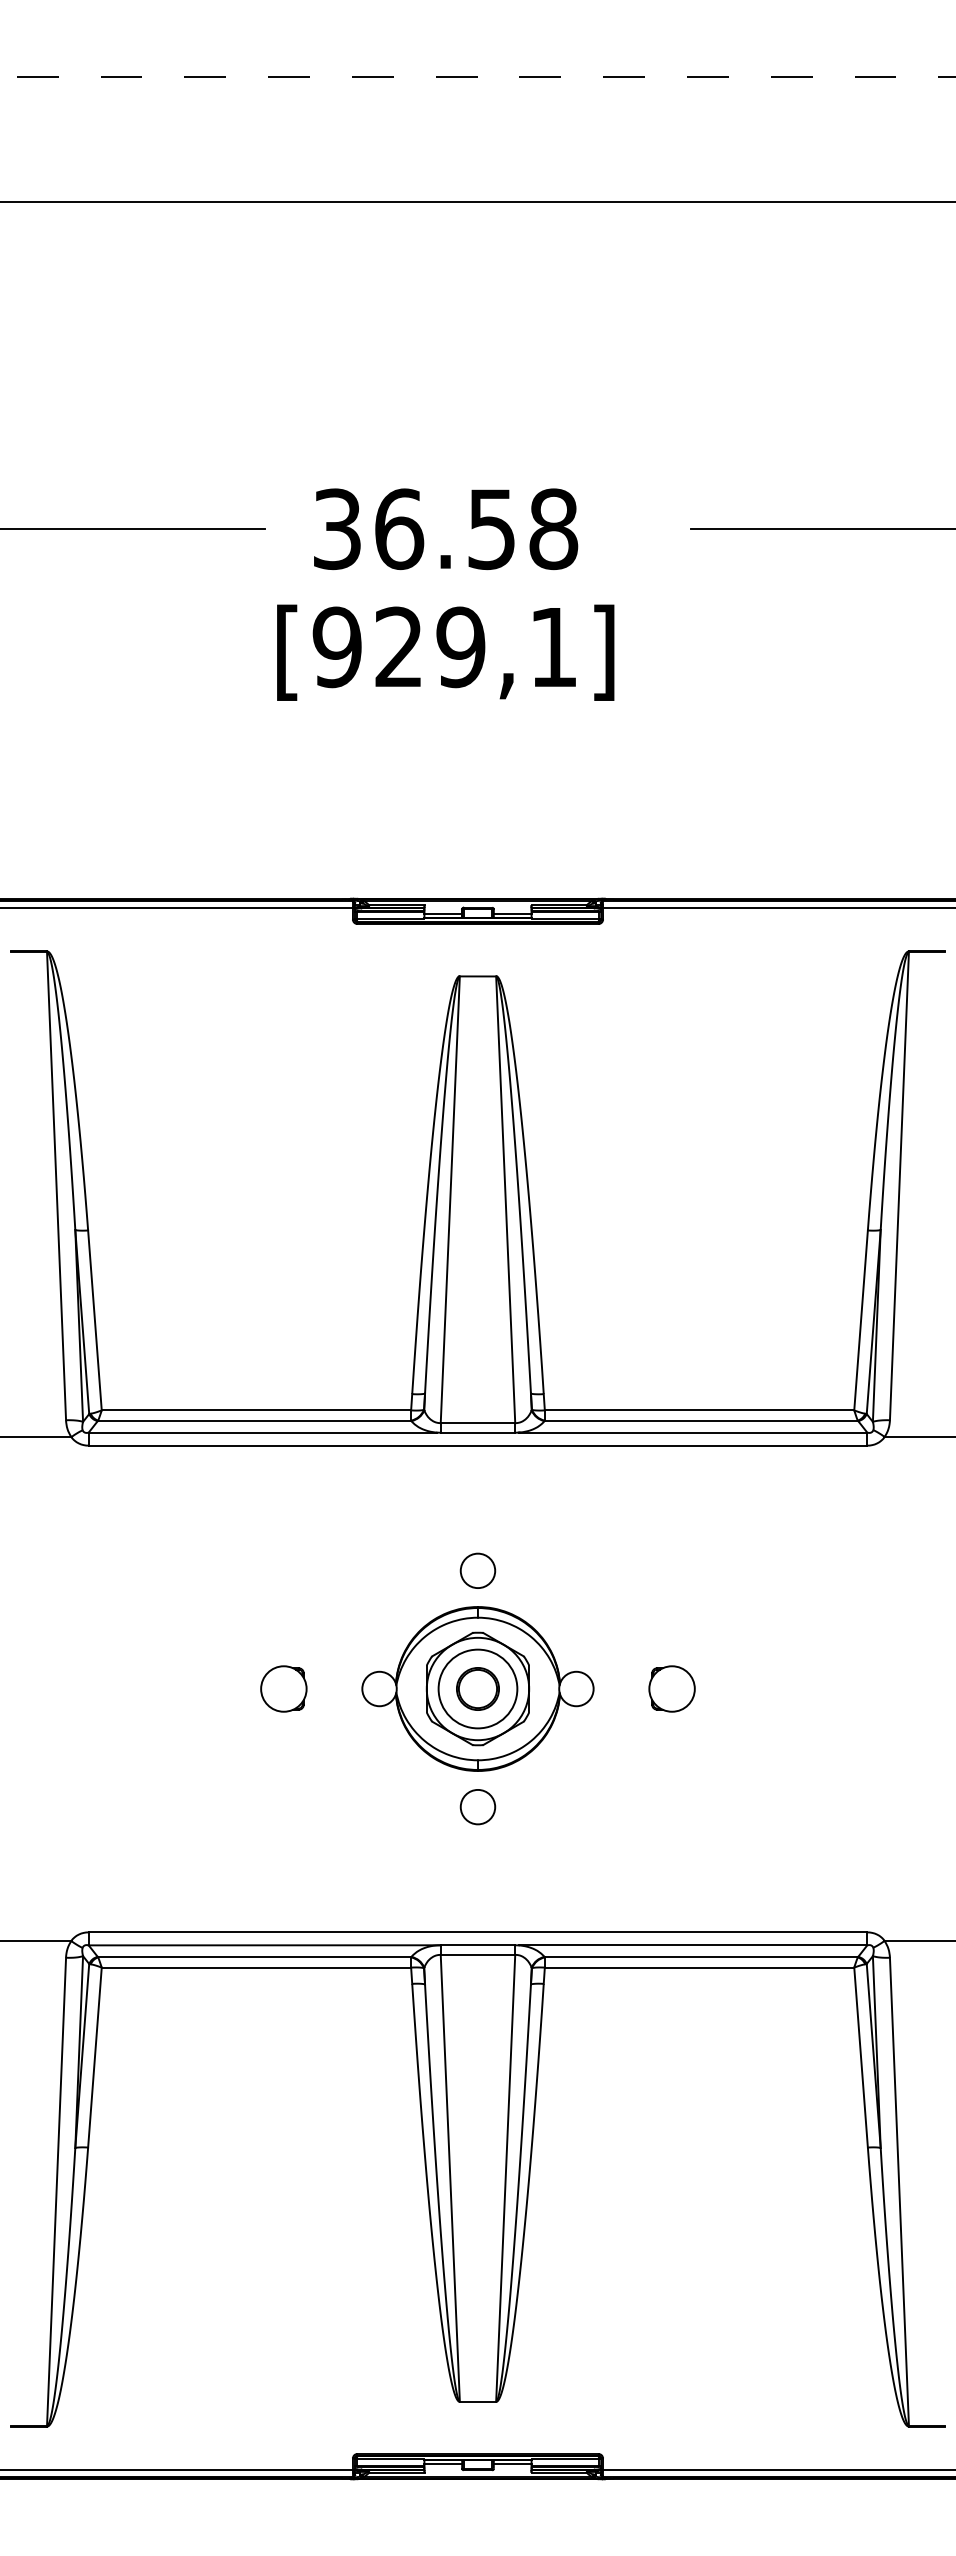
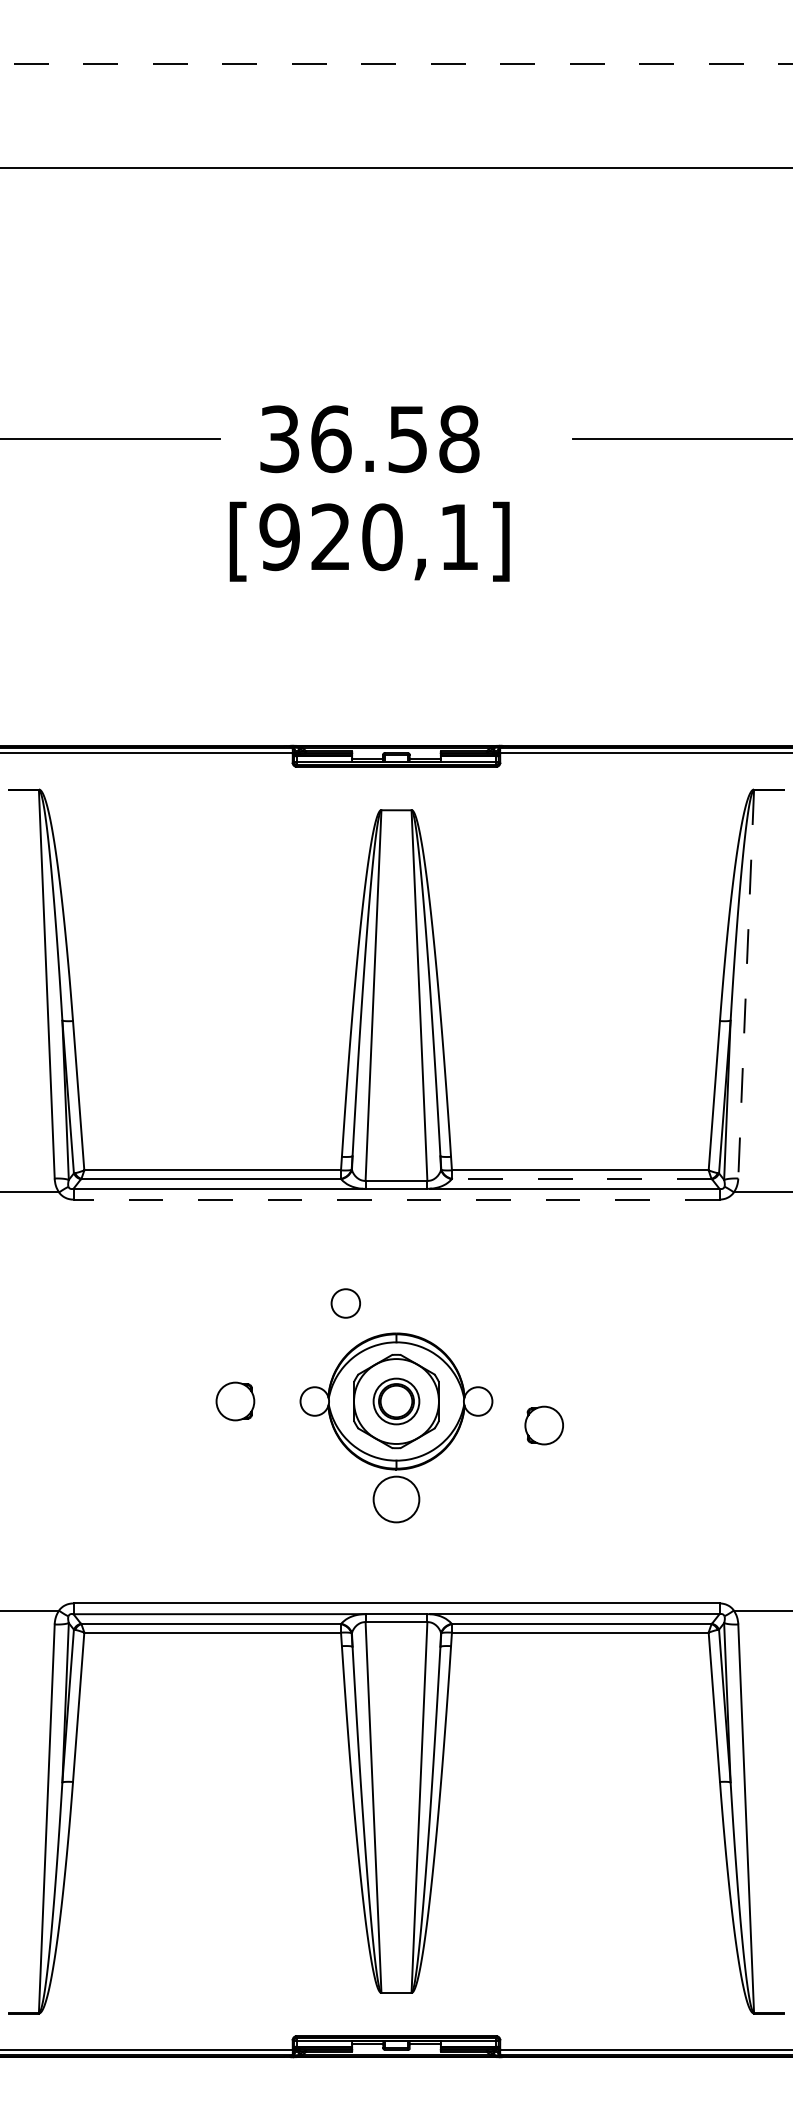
text: (460, 647) -> (381, 537), [929,1] -> [920,1]
line: (899, 1186) -> (746, 984), solid -> dashed
line: (700, 1420) -> (581, 1178), solid -> dashed
line: (477, 1445) -> (396, 1199), solid -> dashed
circle: (477, 1570) -> (345, 1303), moved
circle: (477, 1688) -> (396, 1401), size x0.7
part: (671, 1688) -> (543, 1425), moved
circle: (477, 1806) -> (396, 1498), size x1.6

